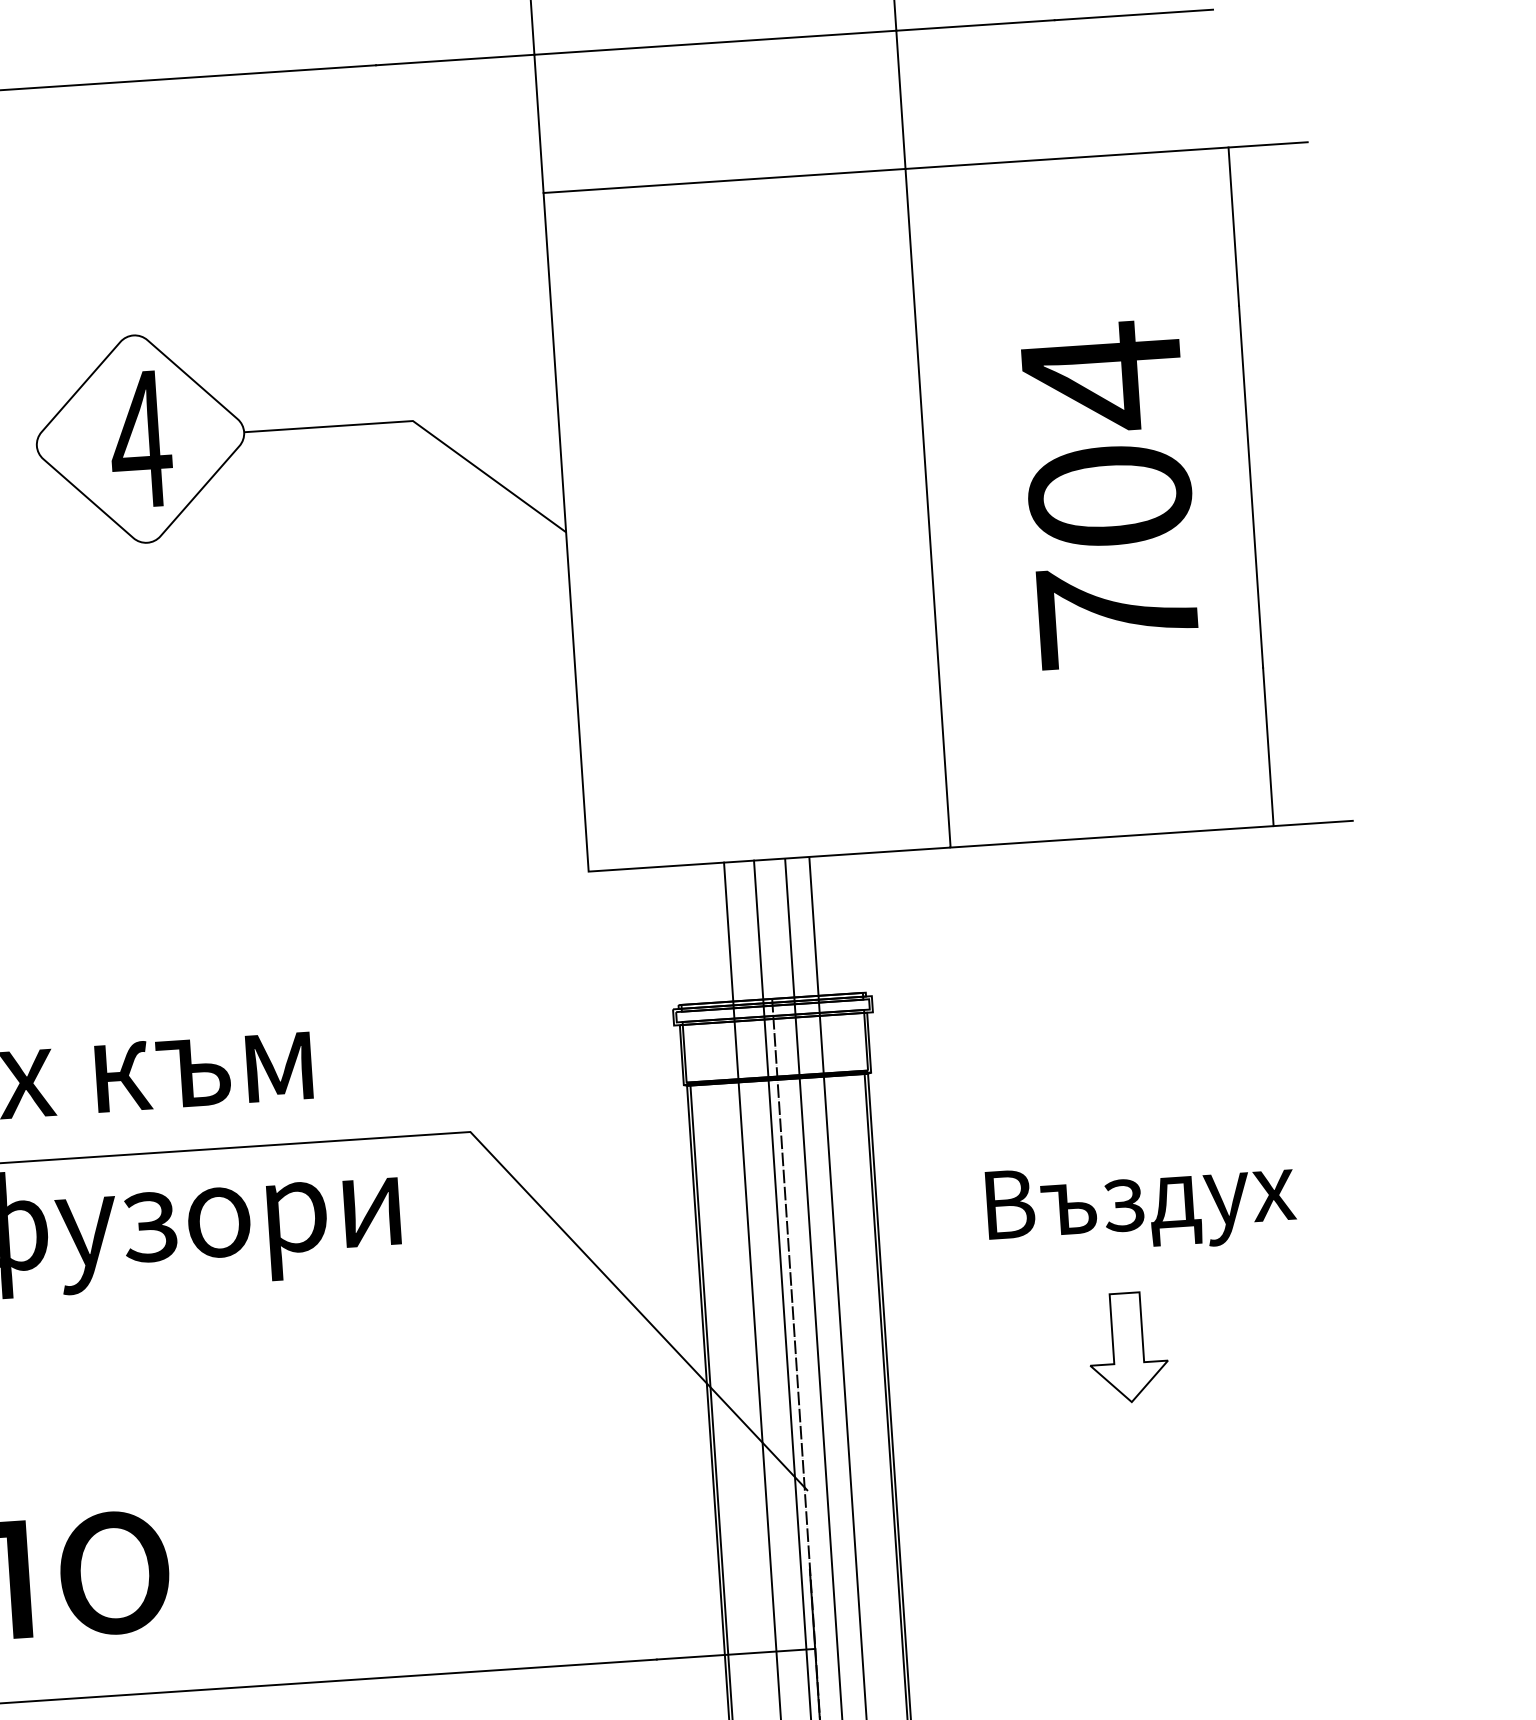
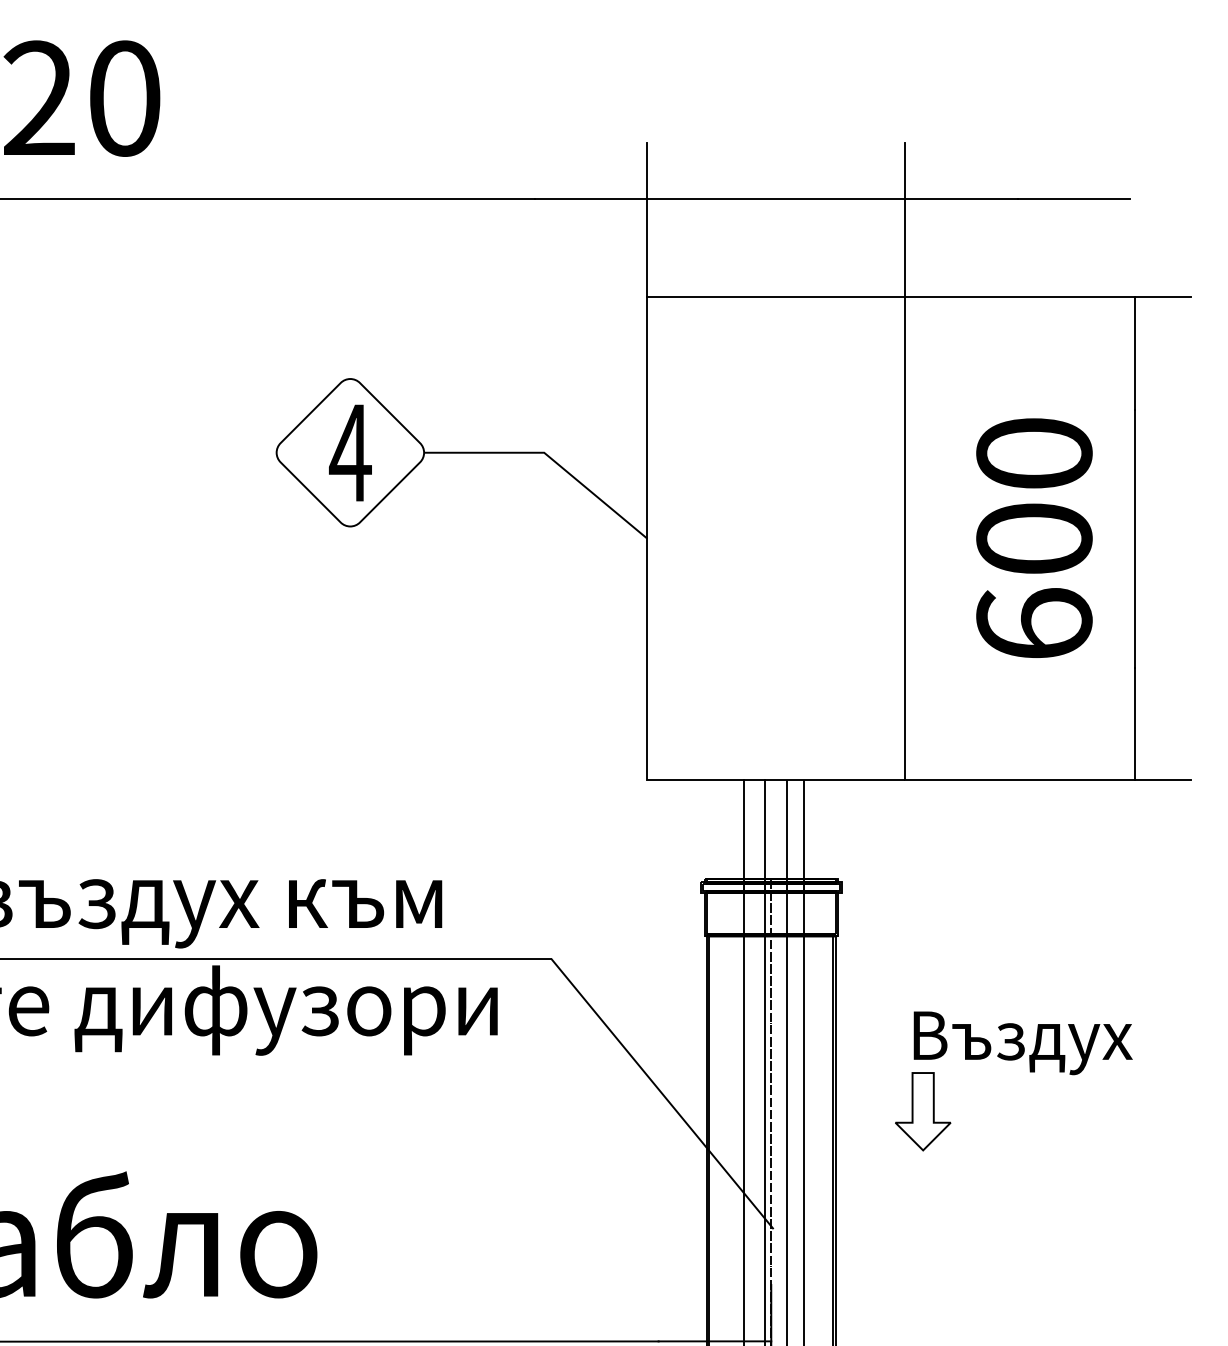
text: (1110, 494) -> (1034, 537), 704 -> 600
part: (1128, 1347) -> (923, 1111), moved

